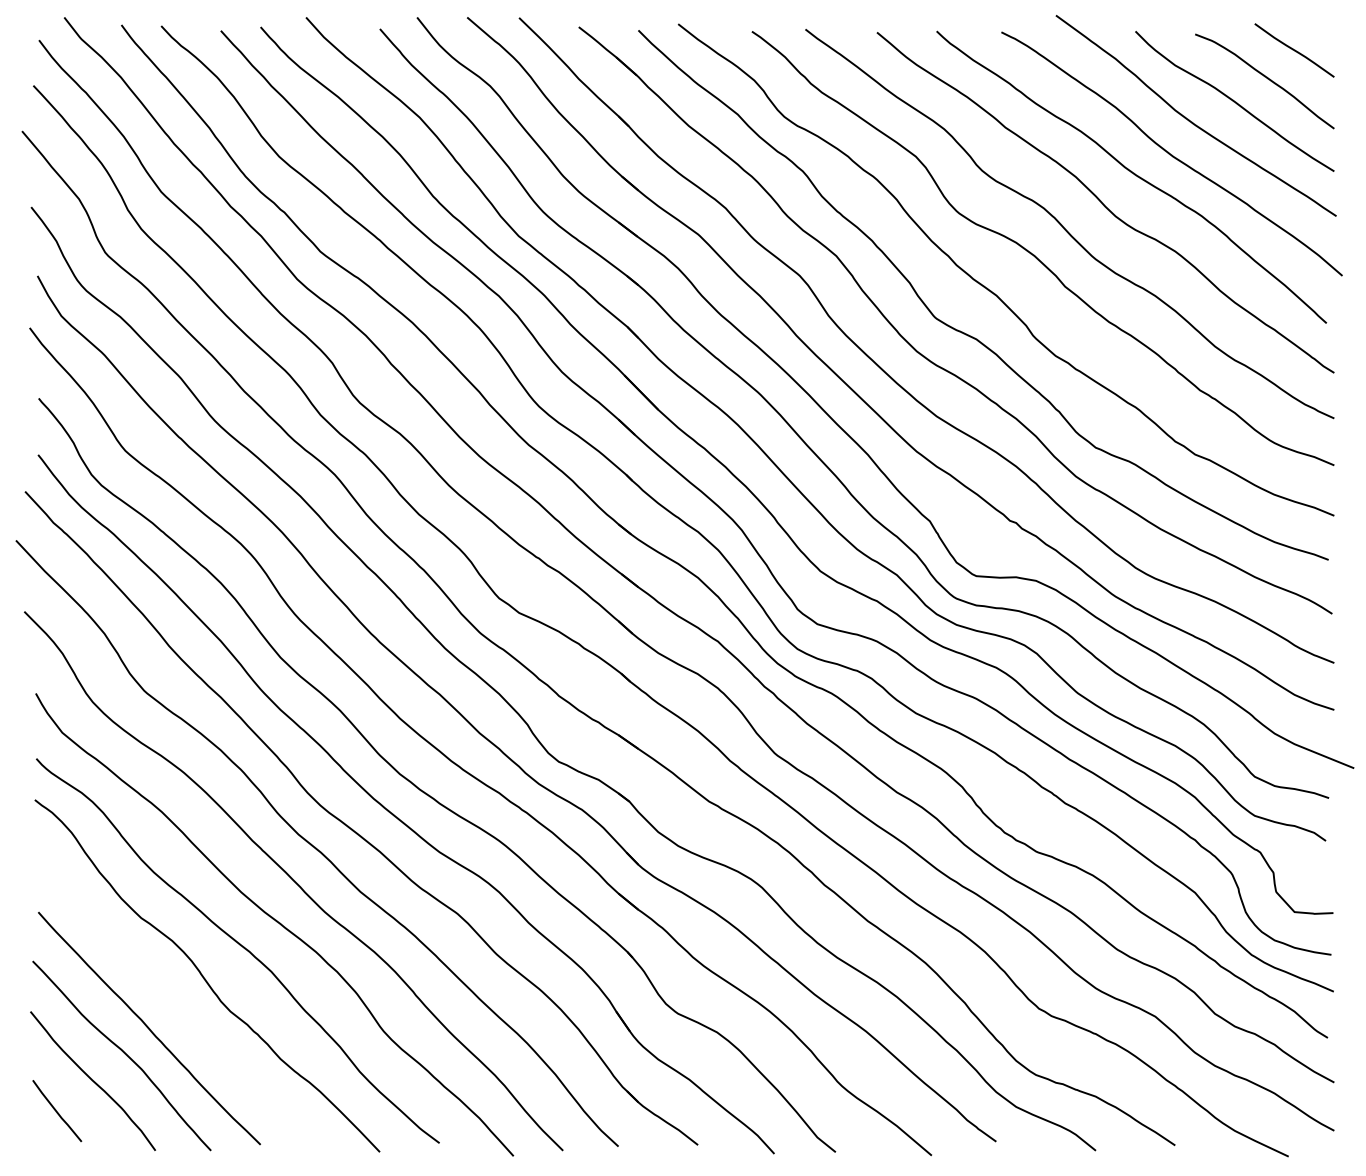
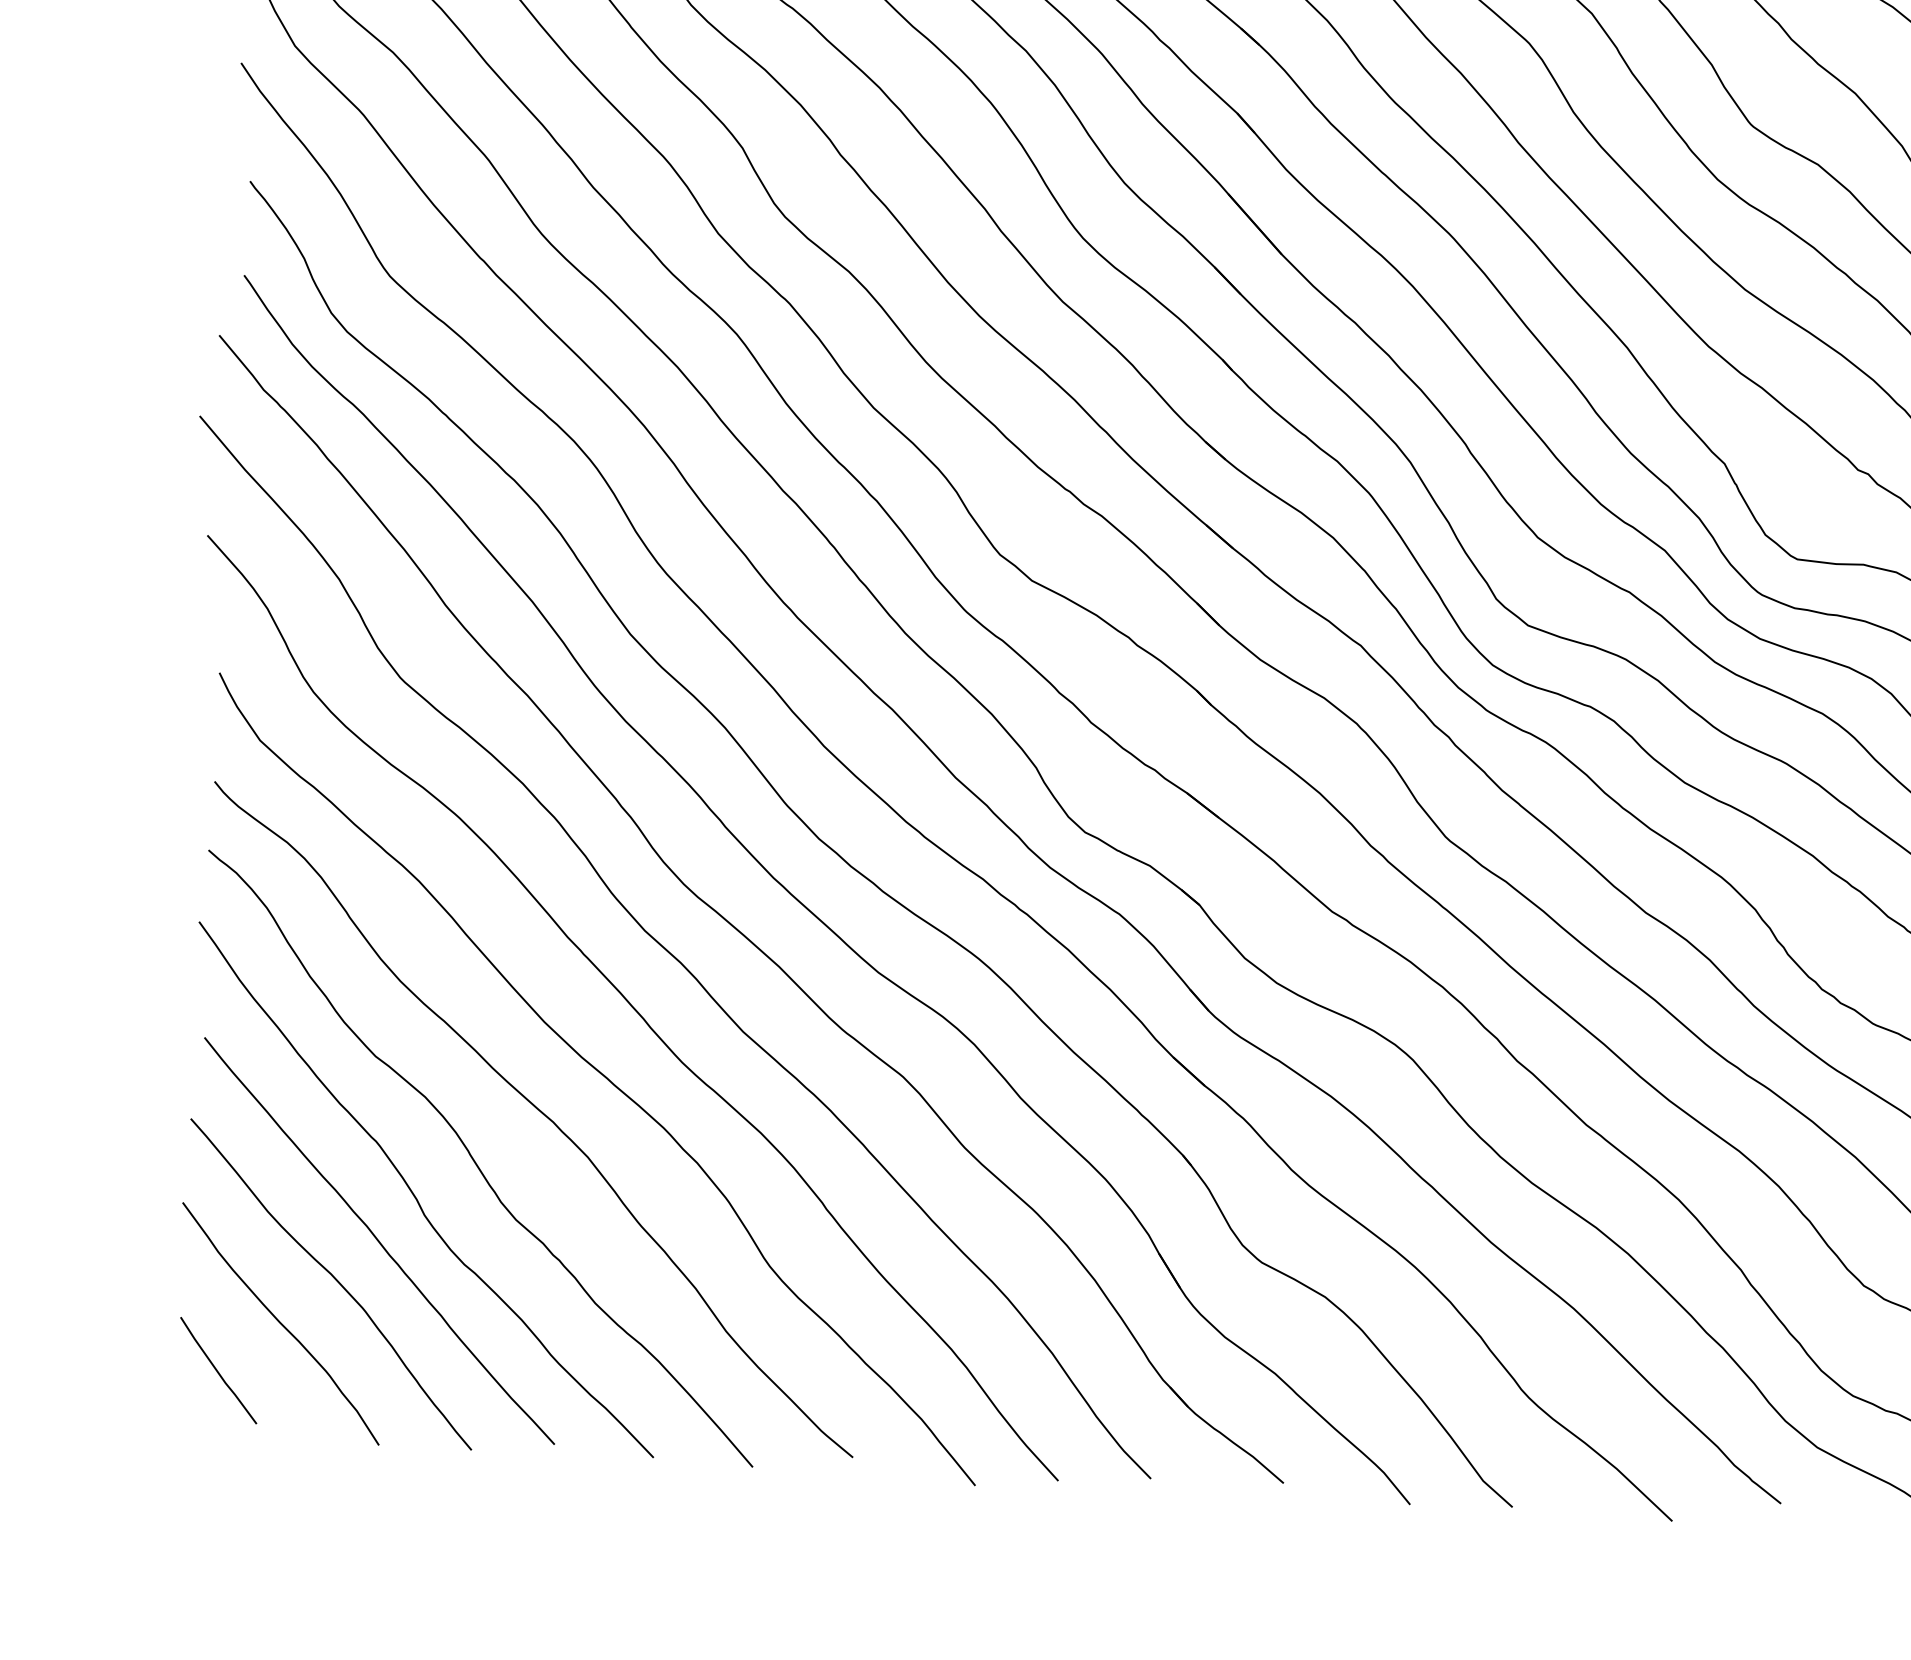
curve: (170, 1000) -> (417, 1196), added

